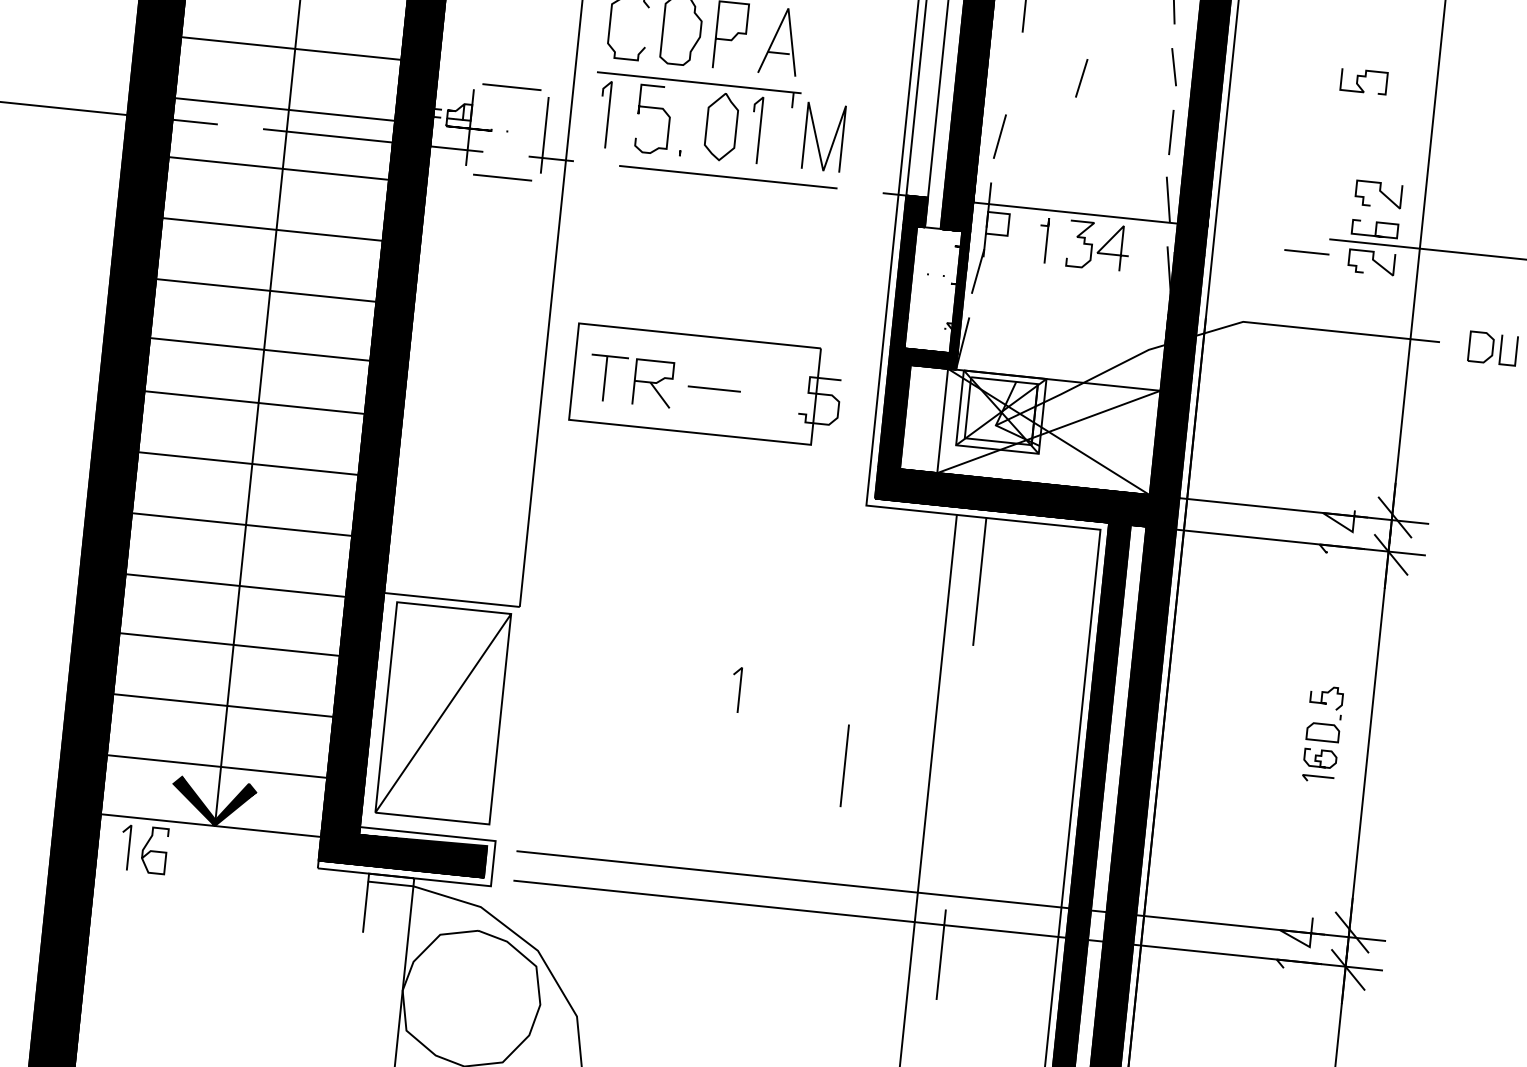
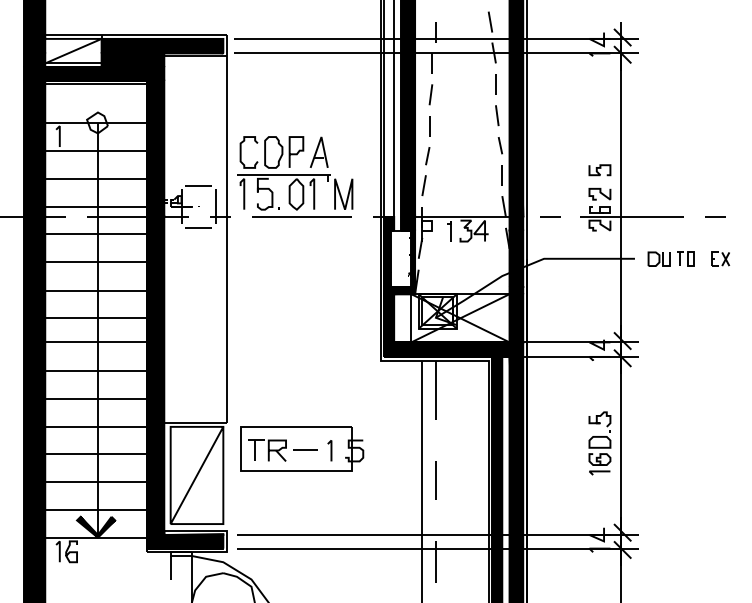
line: (1081, 79) -> (427, 156), moved
curve: (1360, 83) -> (598, 171), moved
line: (1306, 251) -> (550, 216), moved
part: (708, 384) -> (302, 448), moved
part: (1321, 734) -> (599, 443), size x1.43
line: (843, 765) -> (435, 480), moved

